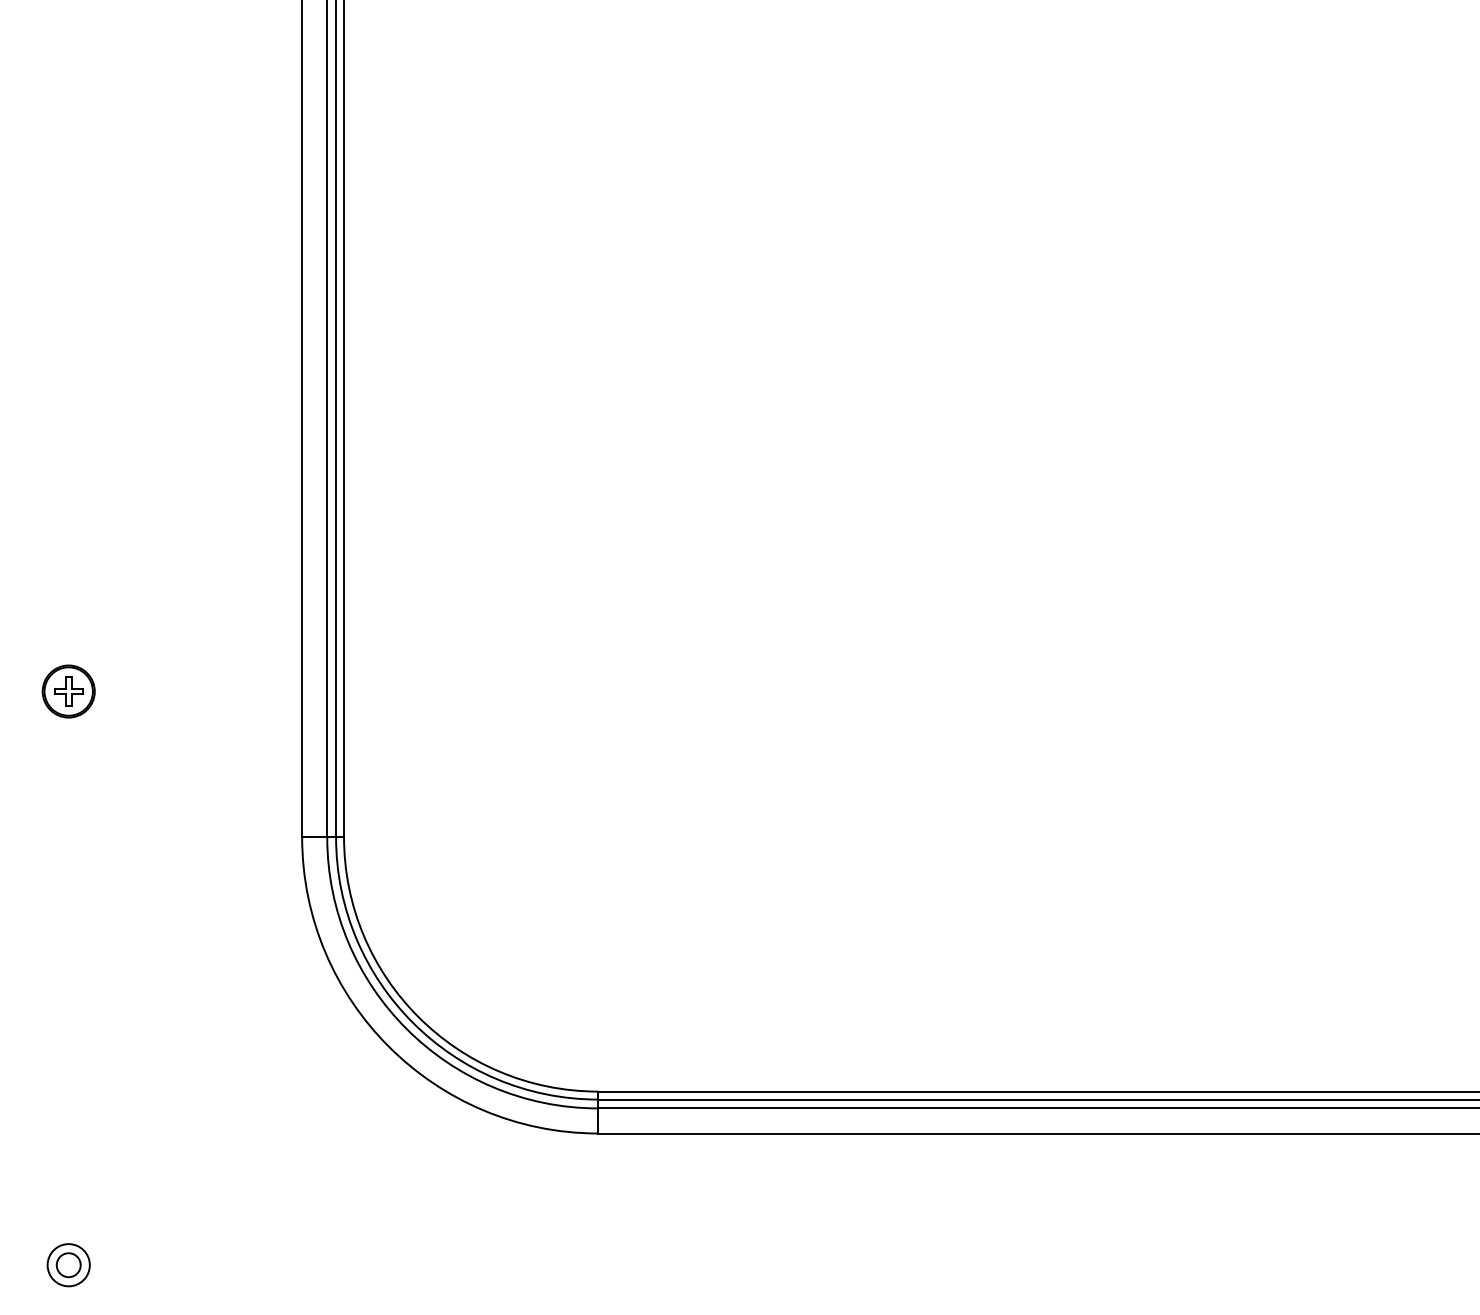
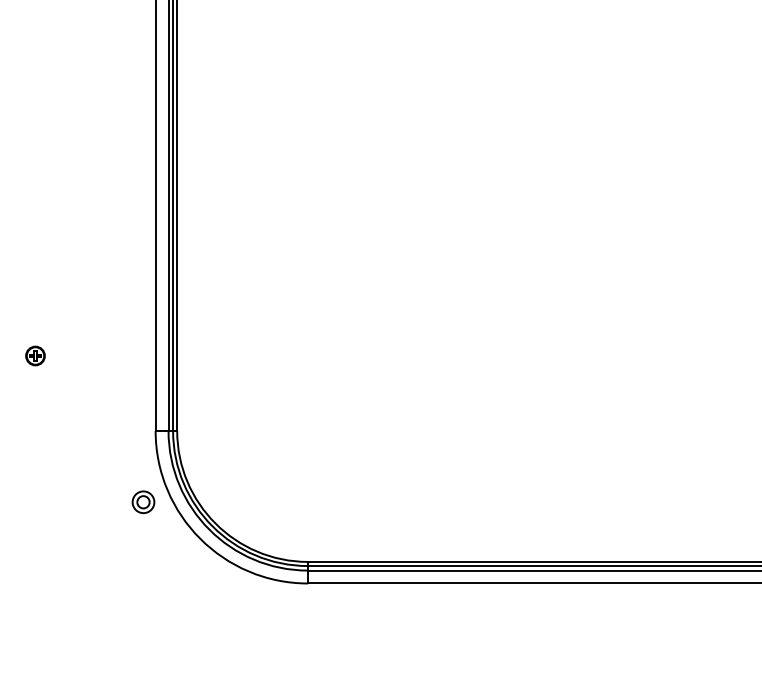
part: (68, 690) -> (35, 355), size x0.7
part: (68, 1263) -> (143, 501), moved

